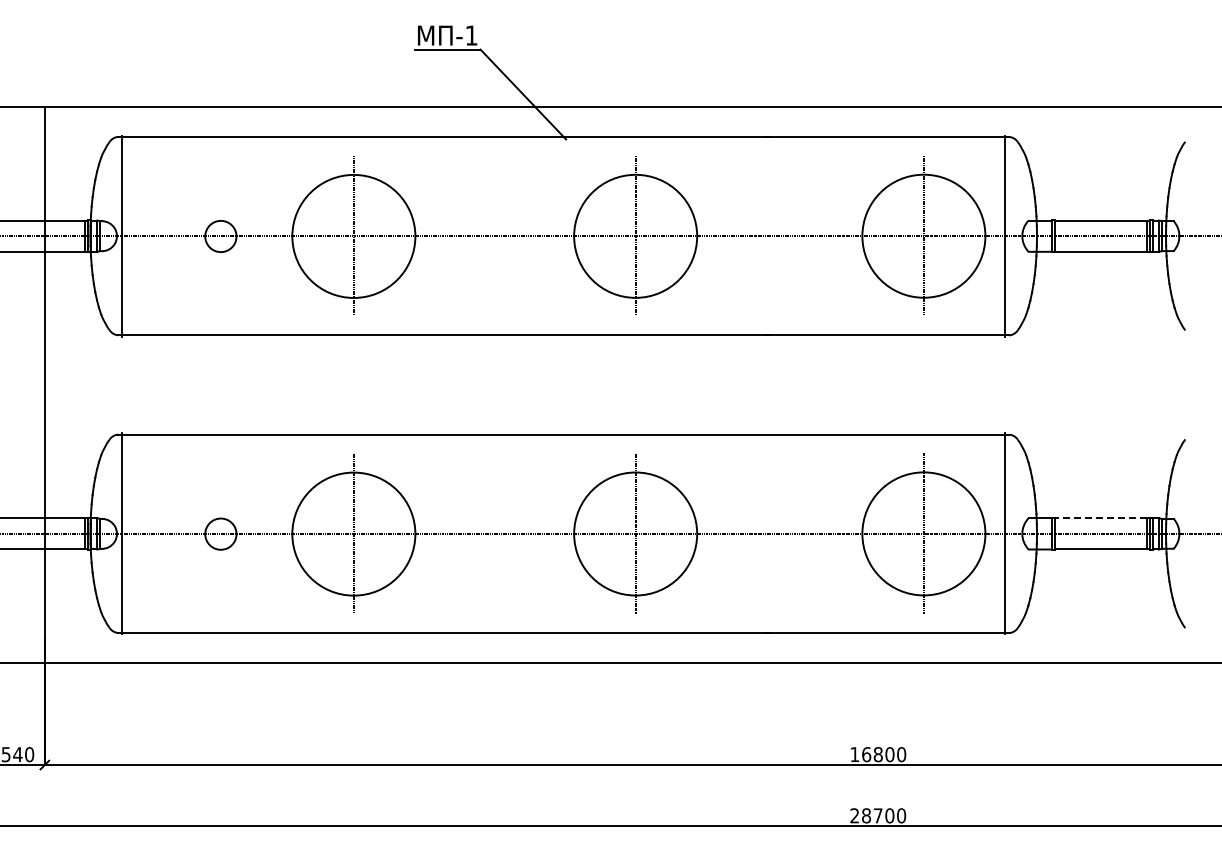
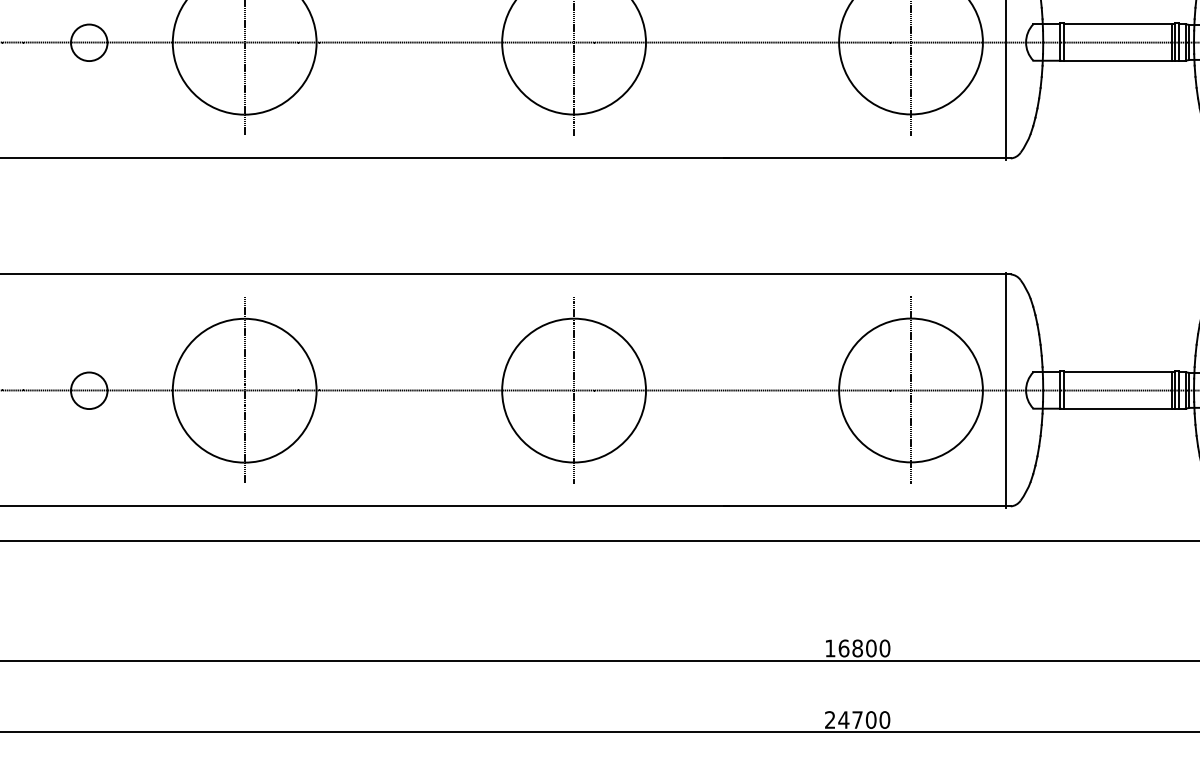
line: (1100, 518) -> (1117, 372), dashed -> solid
text: (866, 815) -> (843, 719), 28700 -> 24700

